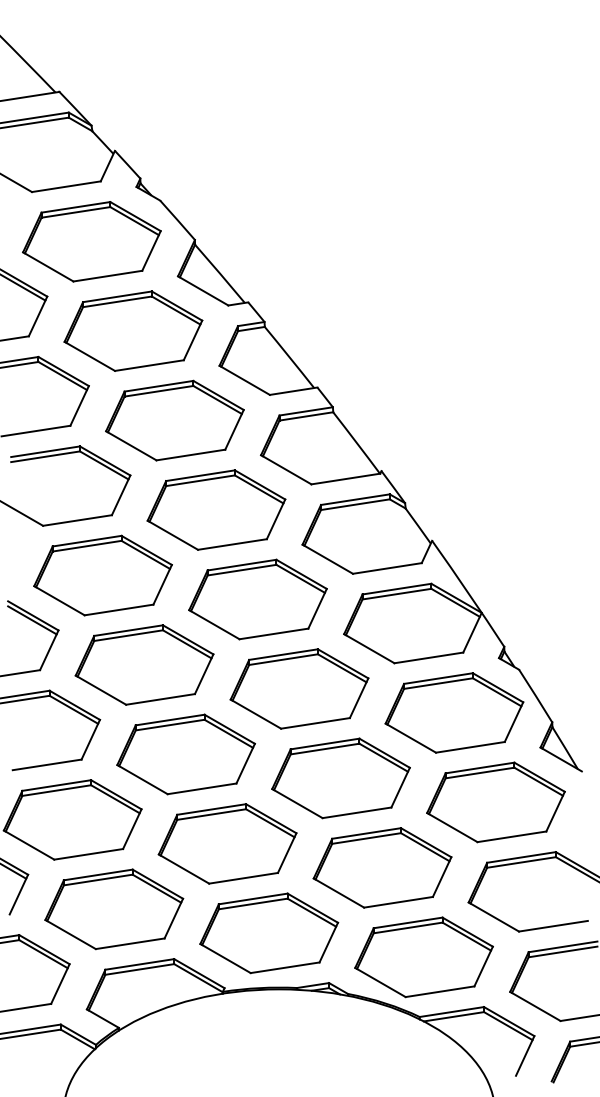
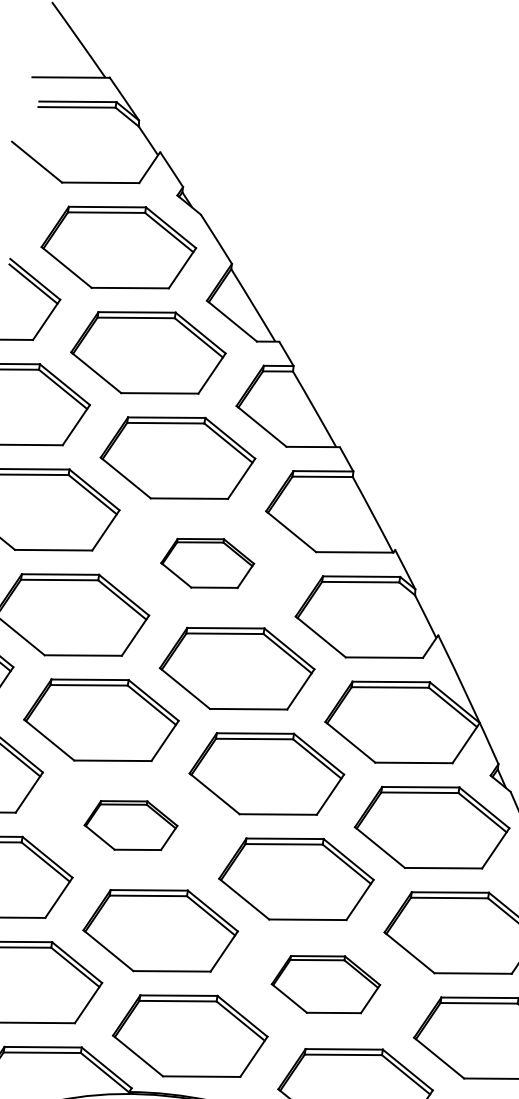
part: (216, 509) -> (207, 562), size x0.6
part: (185, 754) -> (130, 825), size x0.6
part: (382, 867) -> (326, 984), size x0.7

